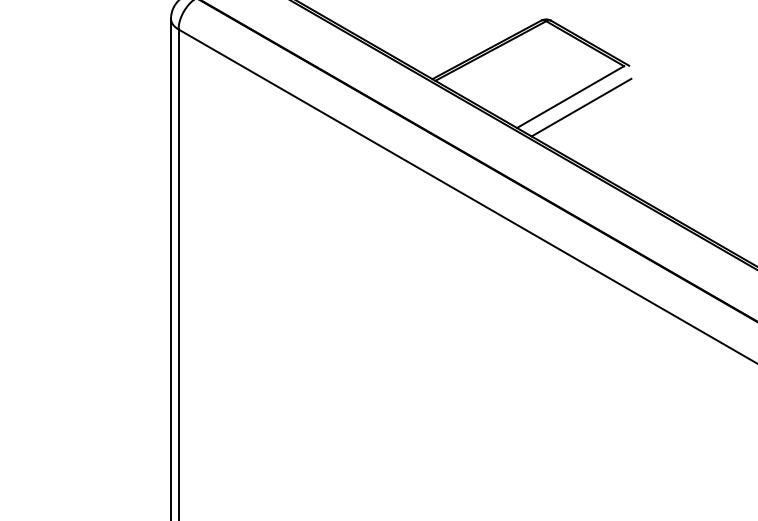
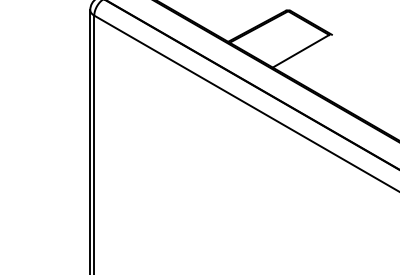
line: (580, 106) -> (306, 56), removed

